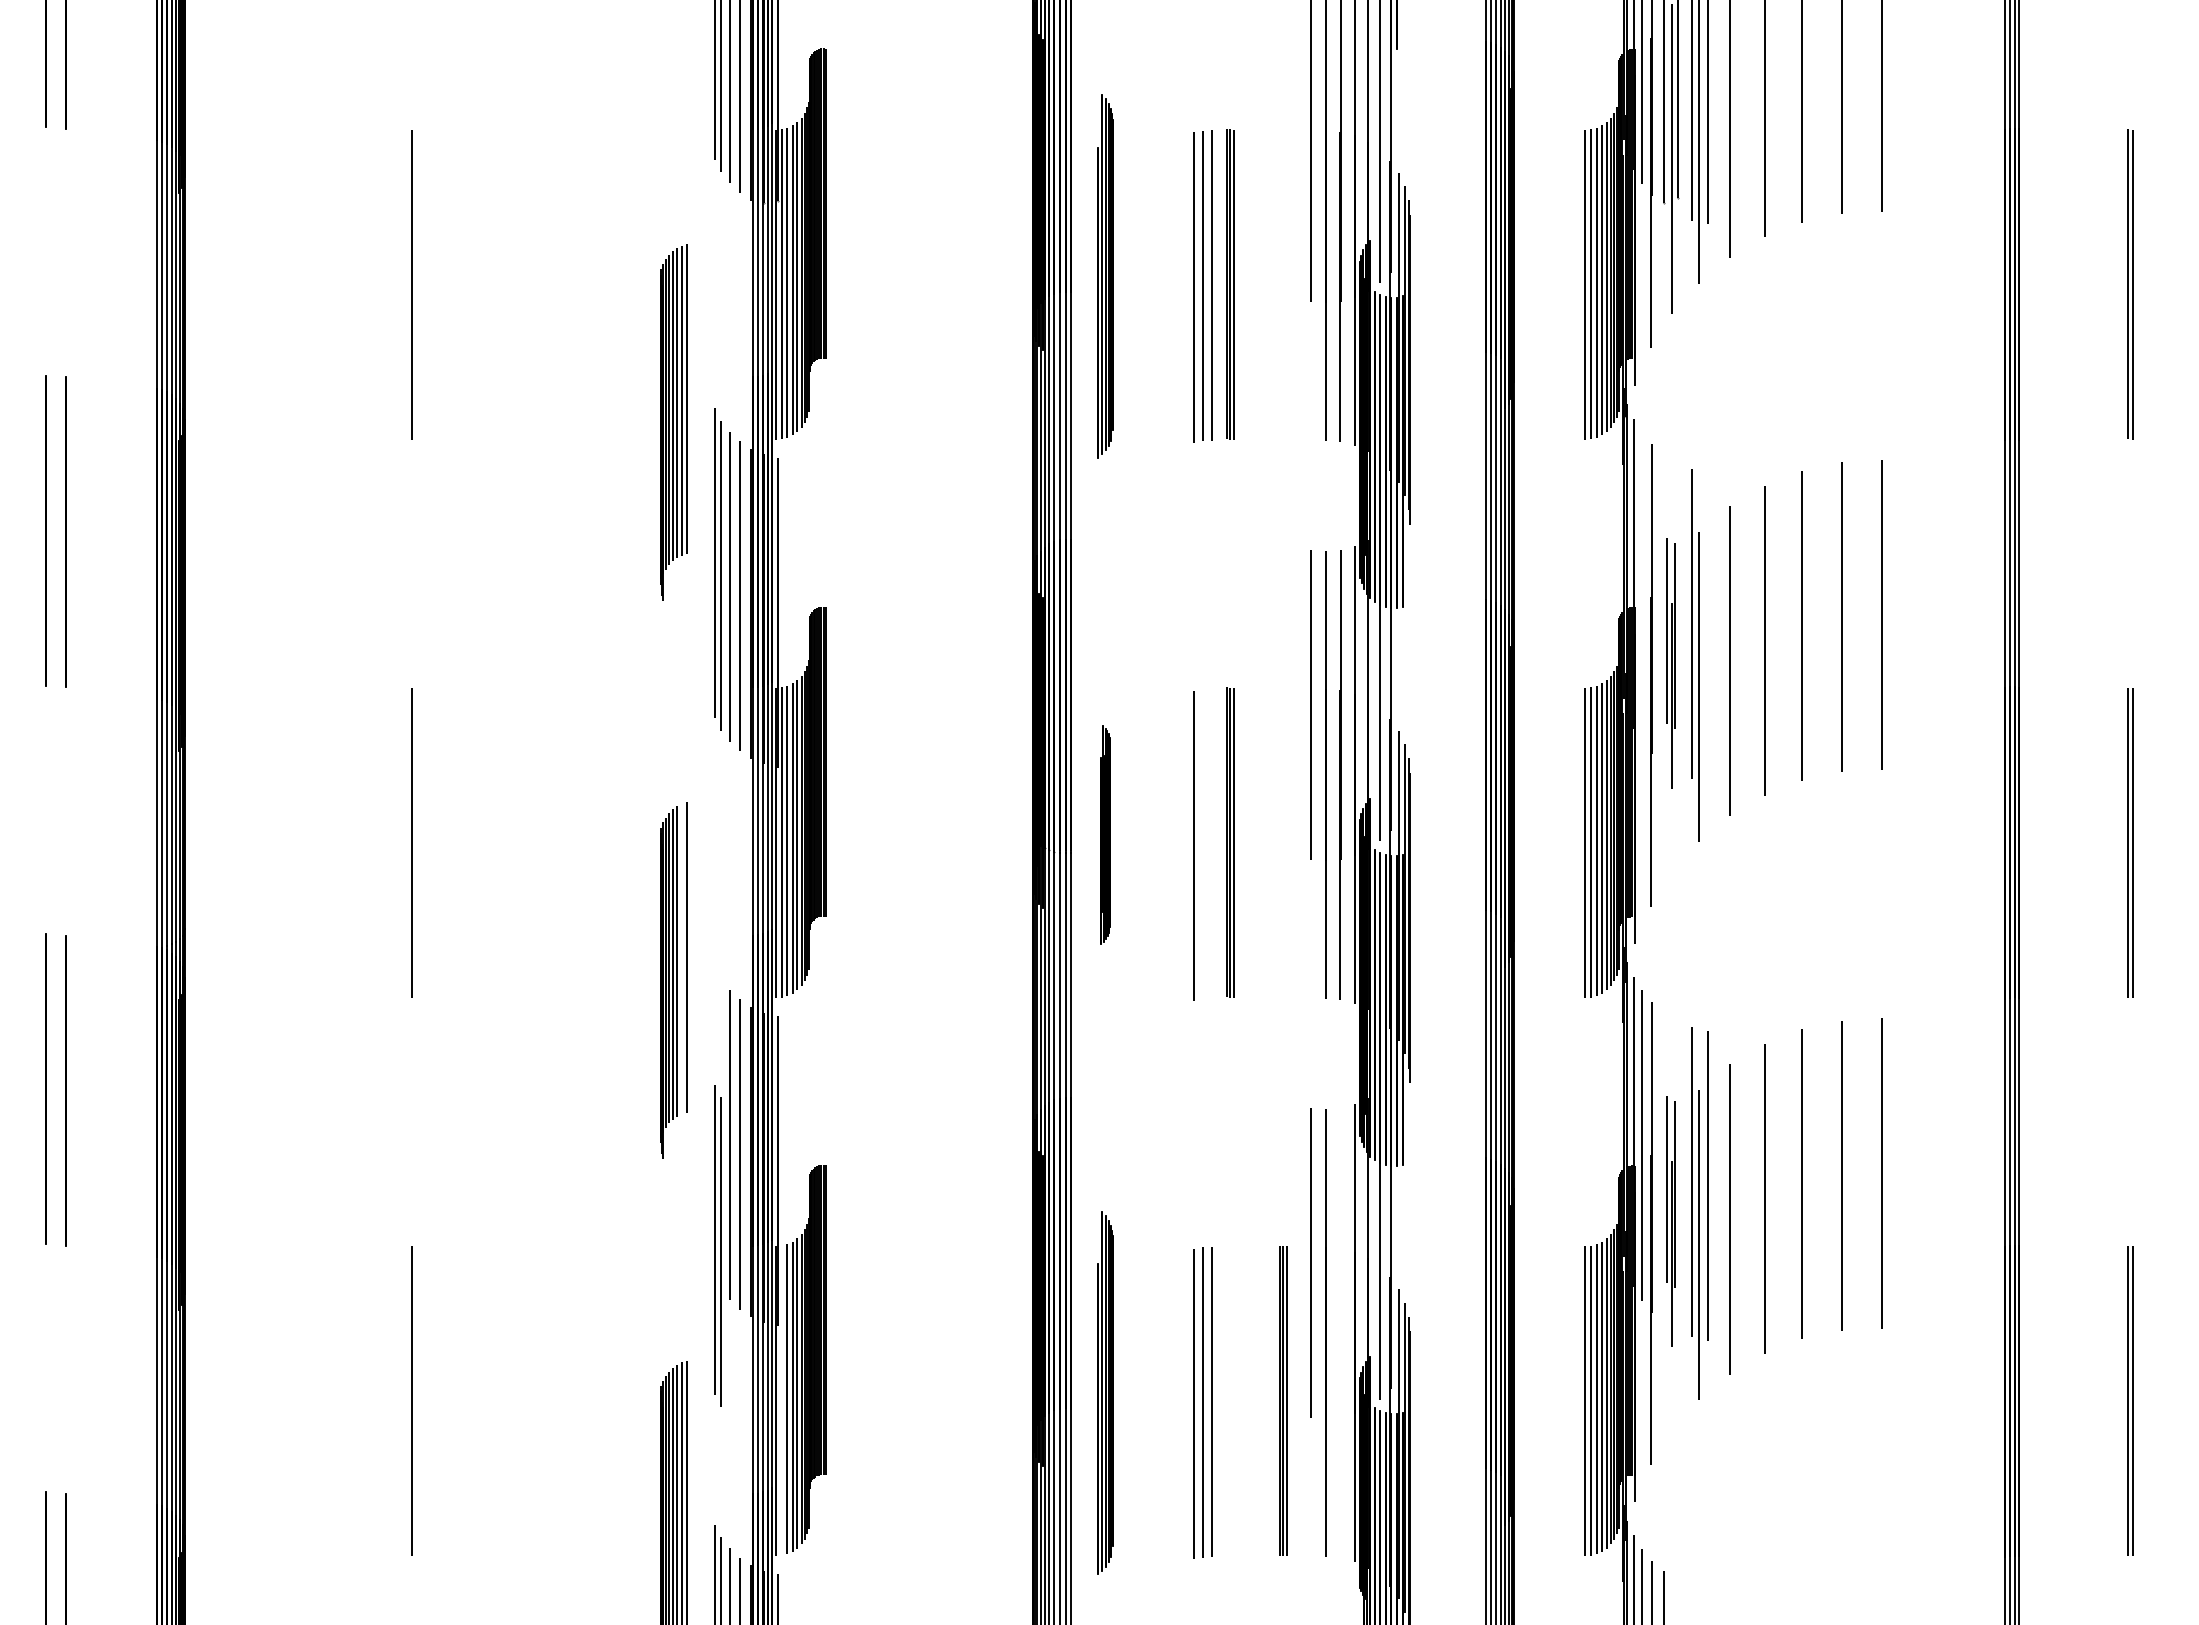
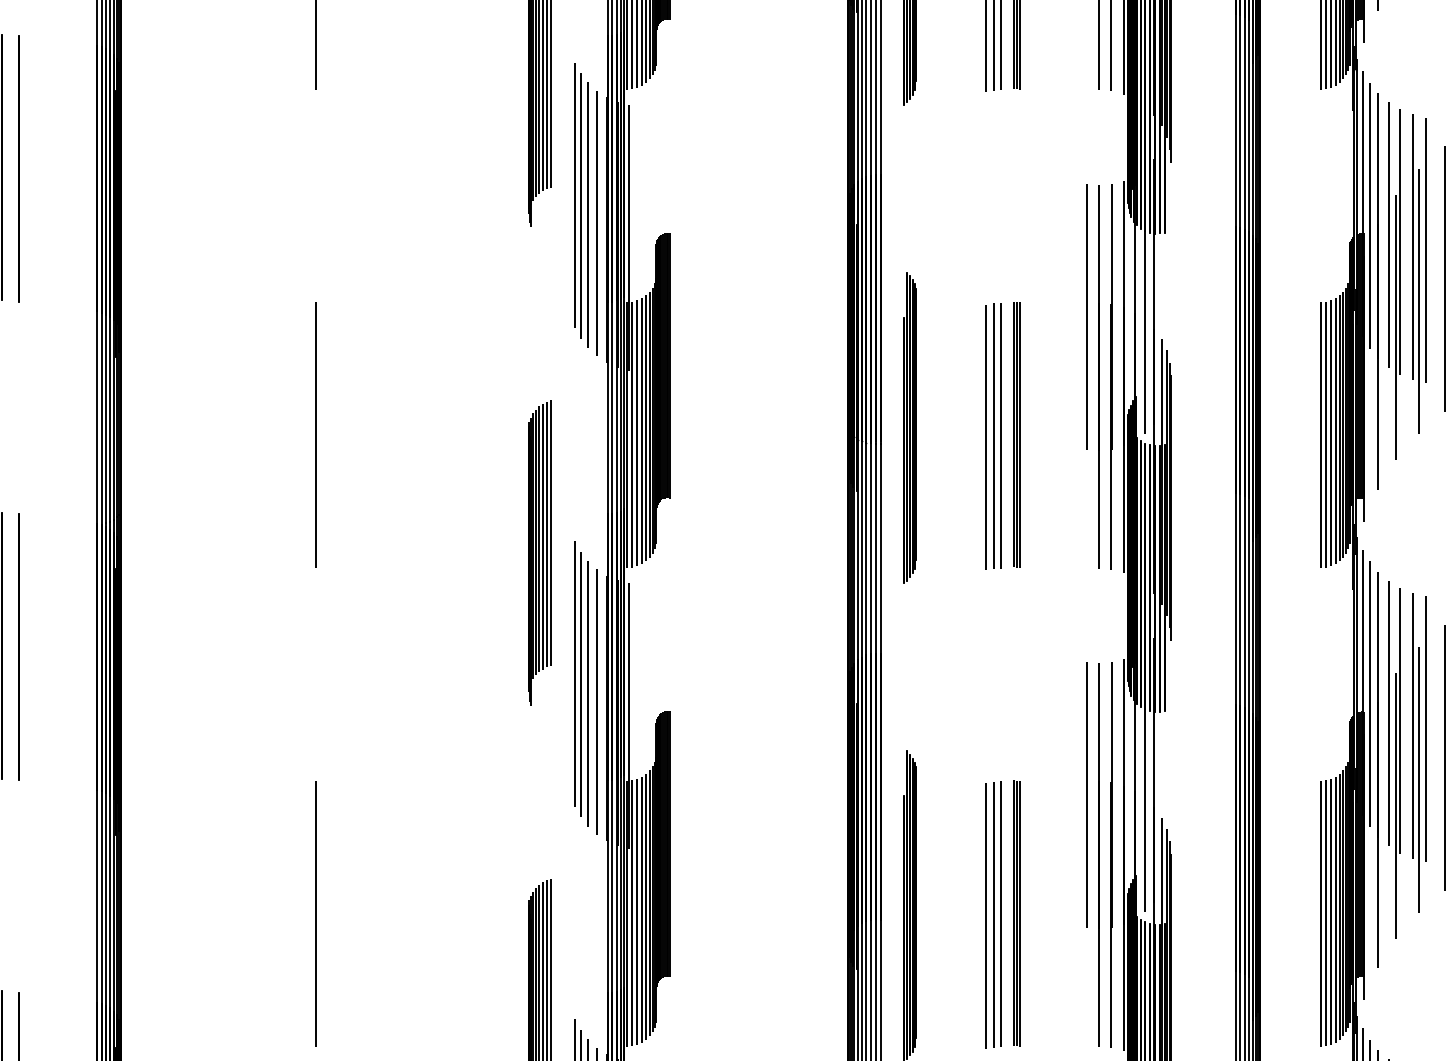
line: (1641, 587) -> (1369, 216), added
line: (1707, 627) -> (1425, 250), added
part: (1670, 663) -> (1394, 281), size x1.67
part: (1105, 834) -> (910, 427), size x1.67
line: (1212, 843) -> (1001, 435), added
line: (1202, 844) -> (993, 436), added
line: (681, 958) -> (546, 534), added
part: (1670, 1221) -> (1394, 759), size x1.67
part: (717, 1245) -> (577, 678), moved
line: (1340, 1332) -> (1111, 854), added
line: (781, 1400) -> (632, 912), added
part: (1283, 1400) -> (1017, 912), moved

